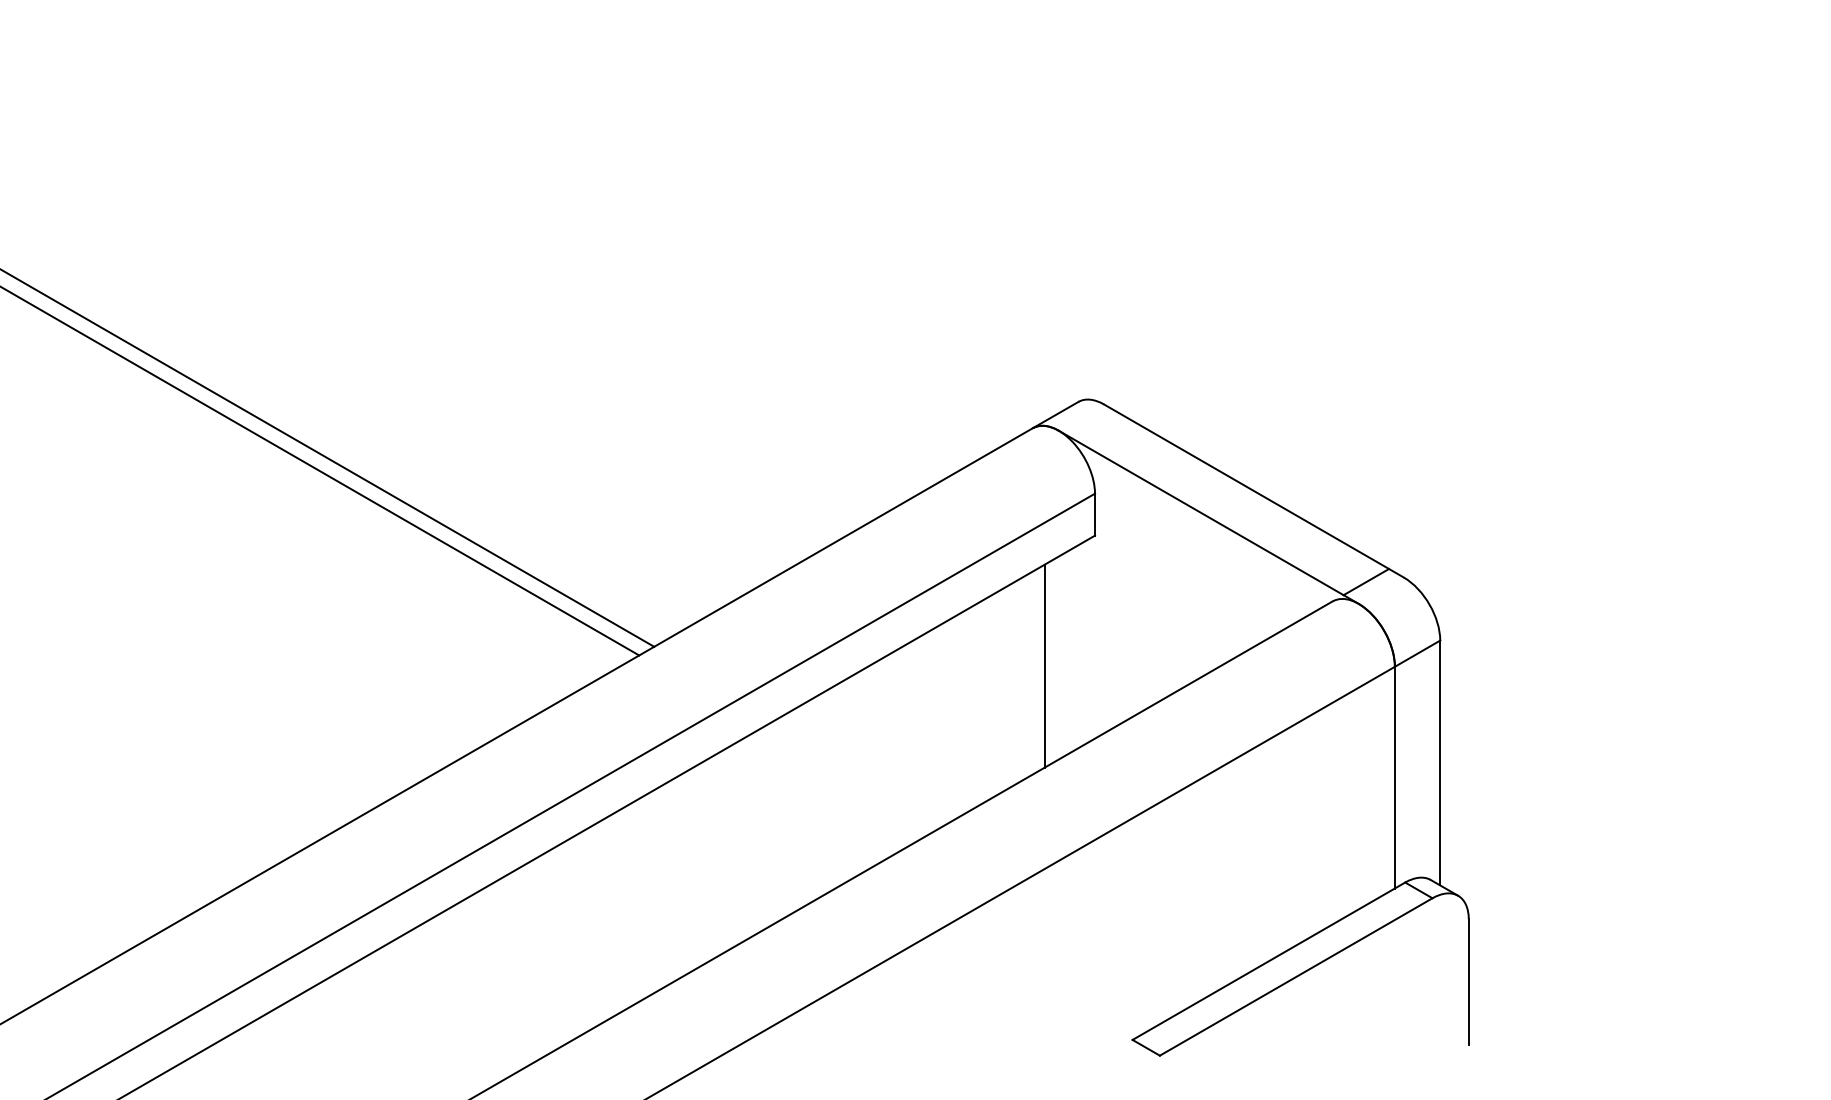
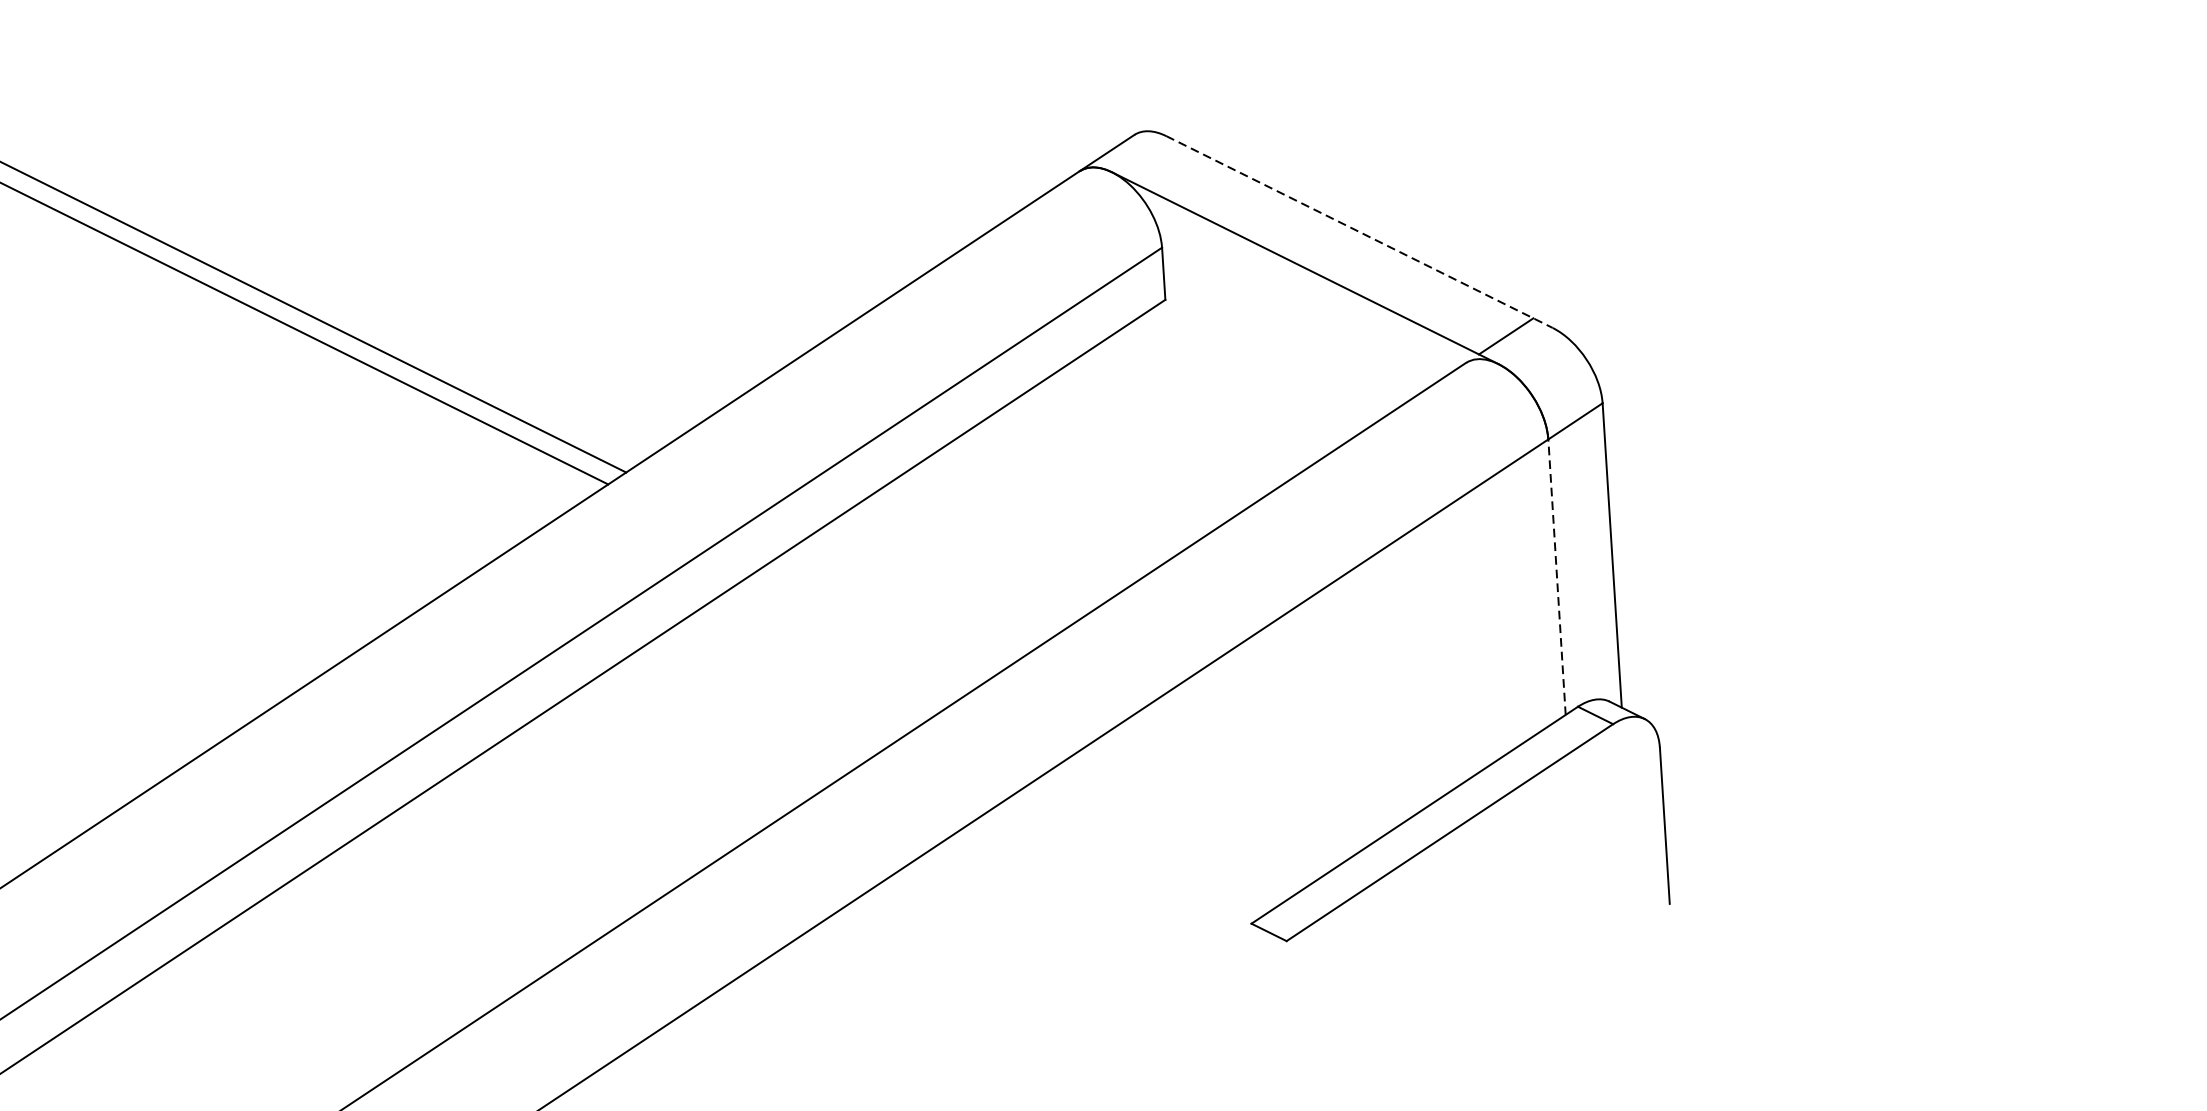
line: (1254, 491) -> (1360, 232), solid -> dashed
line: (1045, 665) -> (1113, 465), removed
line: (1394, 777) -> (1556, 577), solid -> dashed

